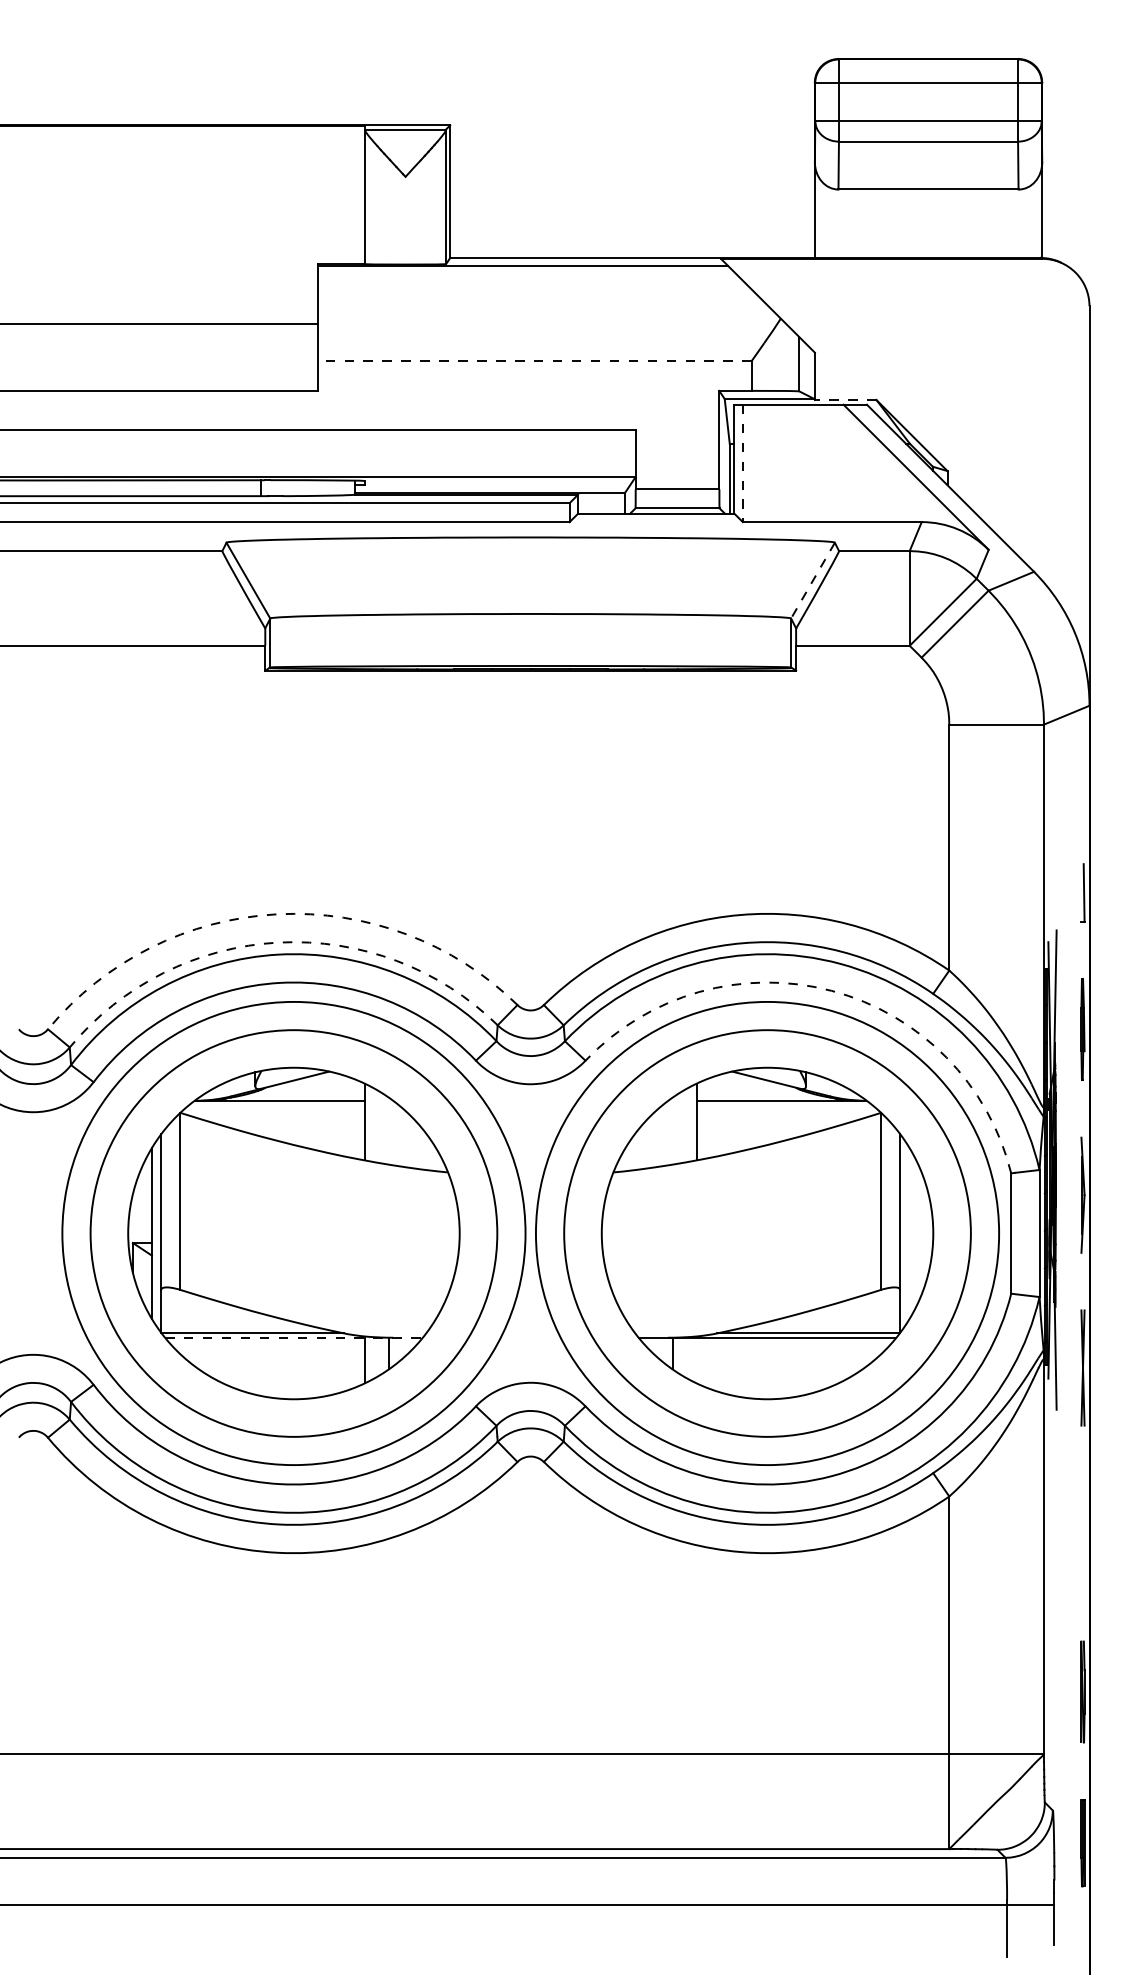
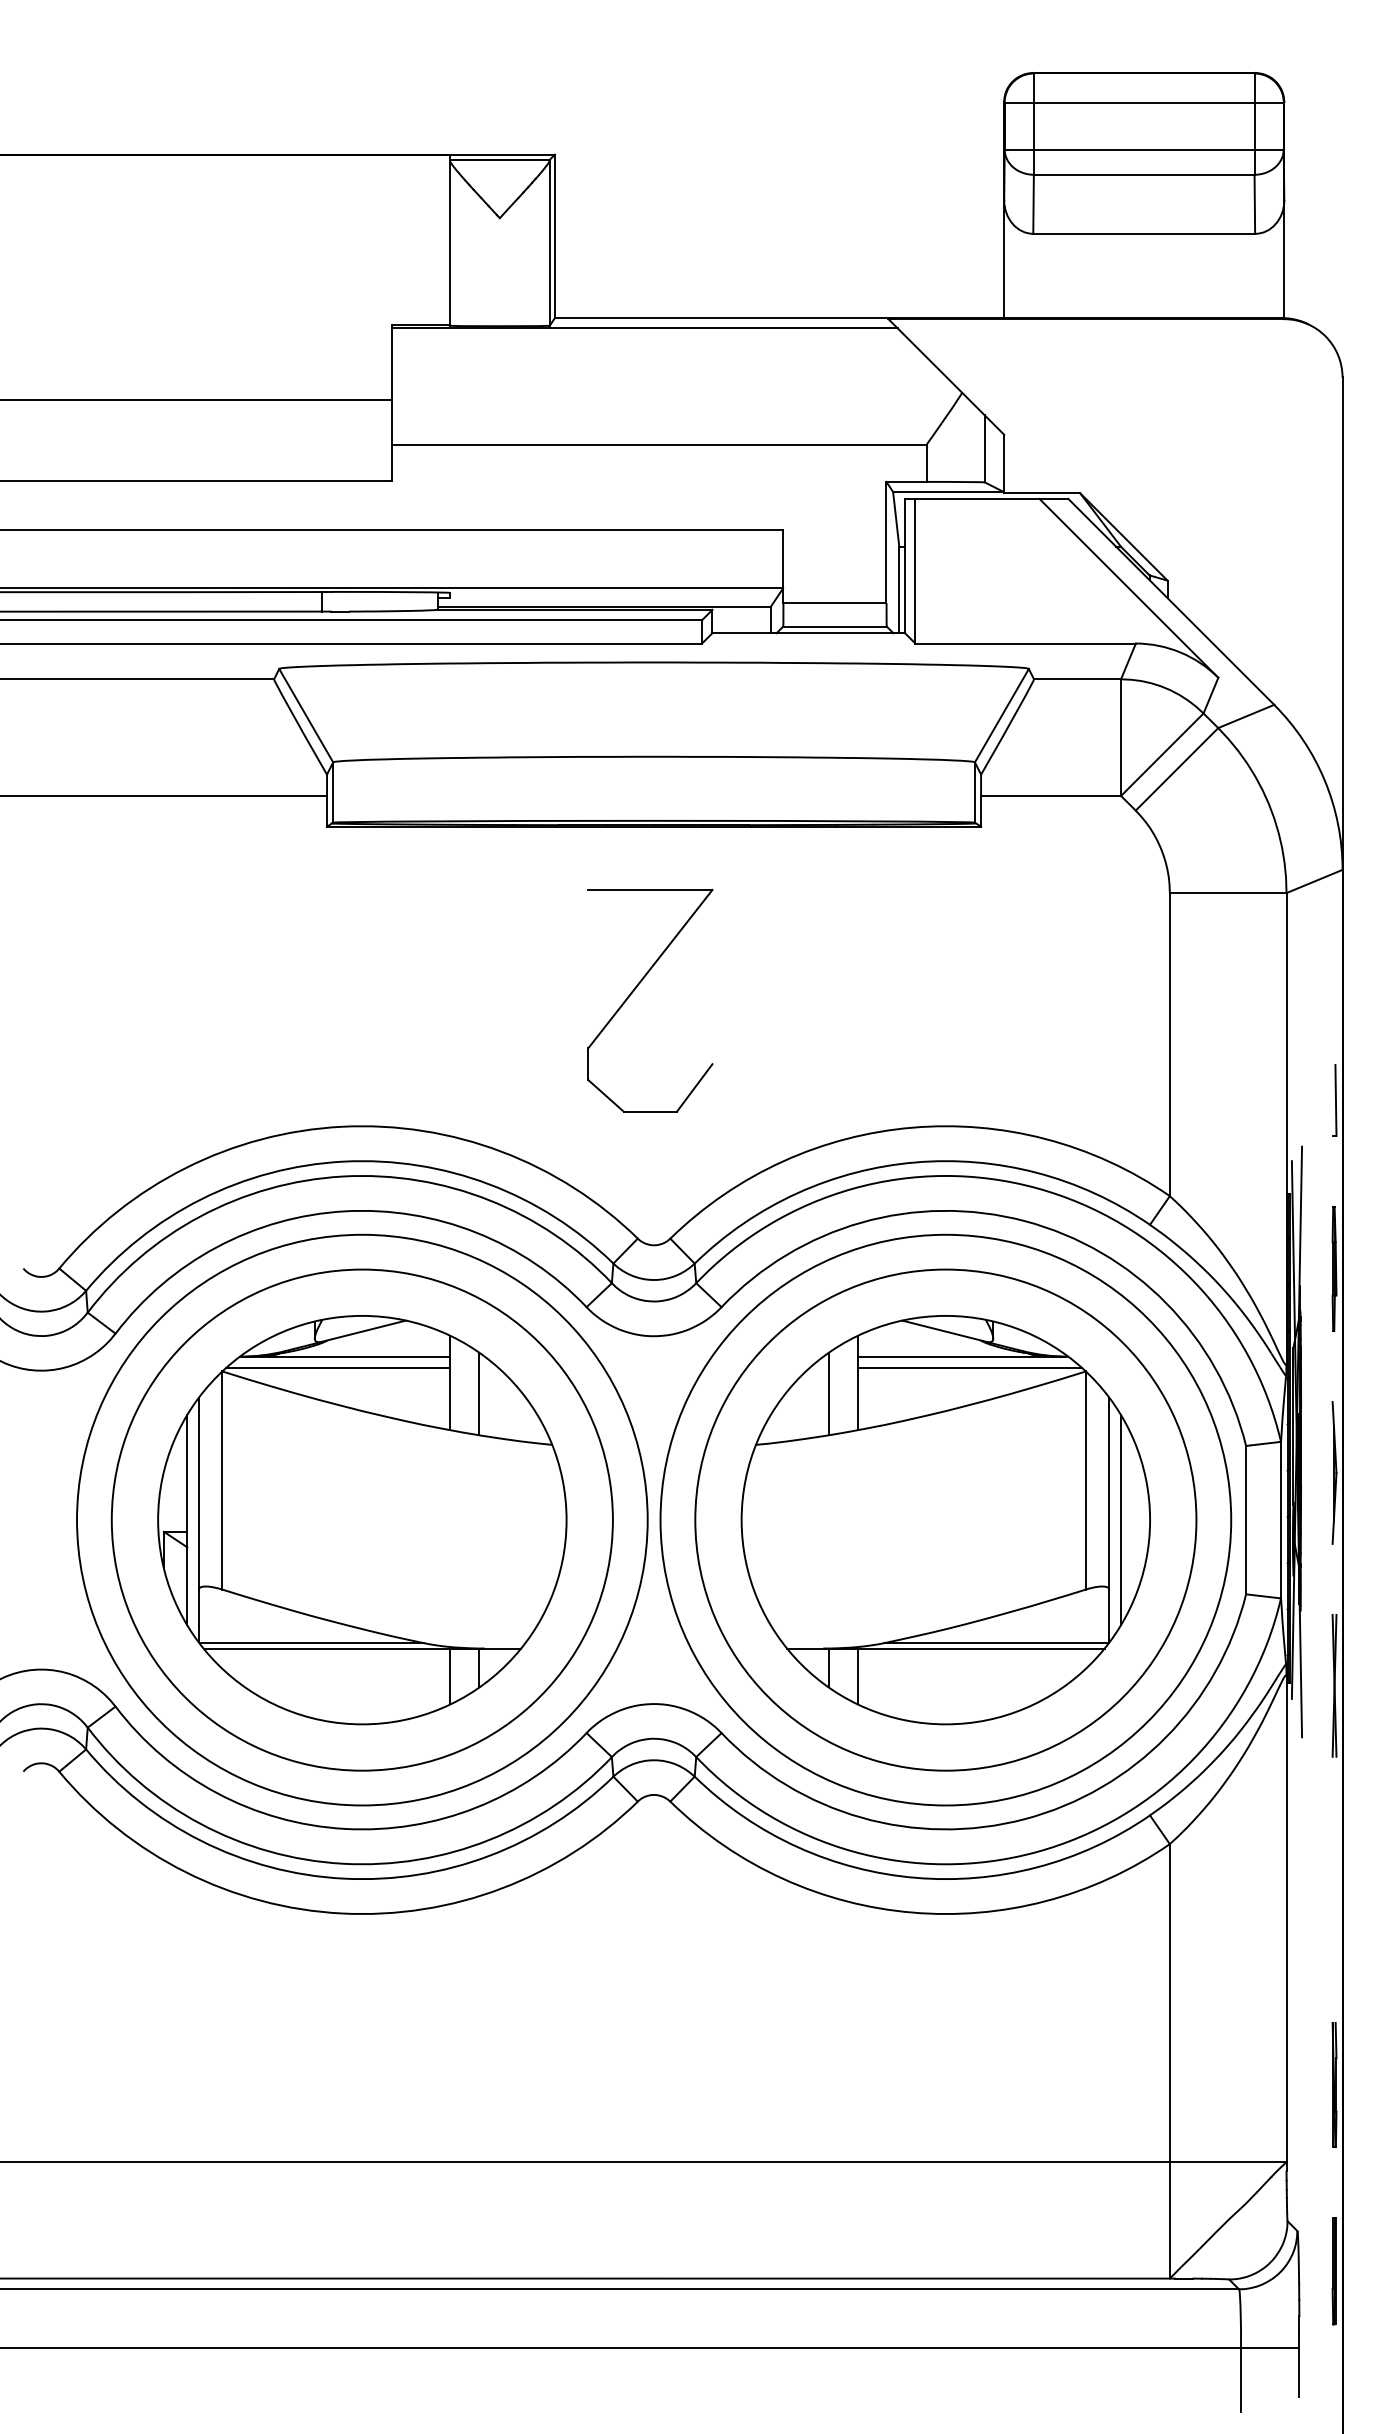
line: (534, 360) -> (658, 444), dashed -> solid
line: (845, 400) -> (1042, 493), dashed -> solid
line: (742, 463) -> (915, 571), dashed -> solid
line: (812, 580) -> (1001, 715), dashed -> solid
part: (514, 804) -> (634, 991), added
arc: (277, 914) -> (342, 1126), dashed -> solid
arc: (278, 942) -> (343, 1161), dashed -> solid
arc: (831, 991) -> (1024, 1221), dashed -> solid
line: (273, 1110) -> (337, 1368), added
line: (787, 1110) -> (970, 1368), added
line: (389, 1130) -> (479, 1393), added
line: (673, 1130) -> (829, 1393), added
line: (909, 1233) -> (1120, 1520), added
line: (294, 1337) -> (362, 1648), dashed -> solid
line: (696, 1360) -> (858, 1676), added

